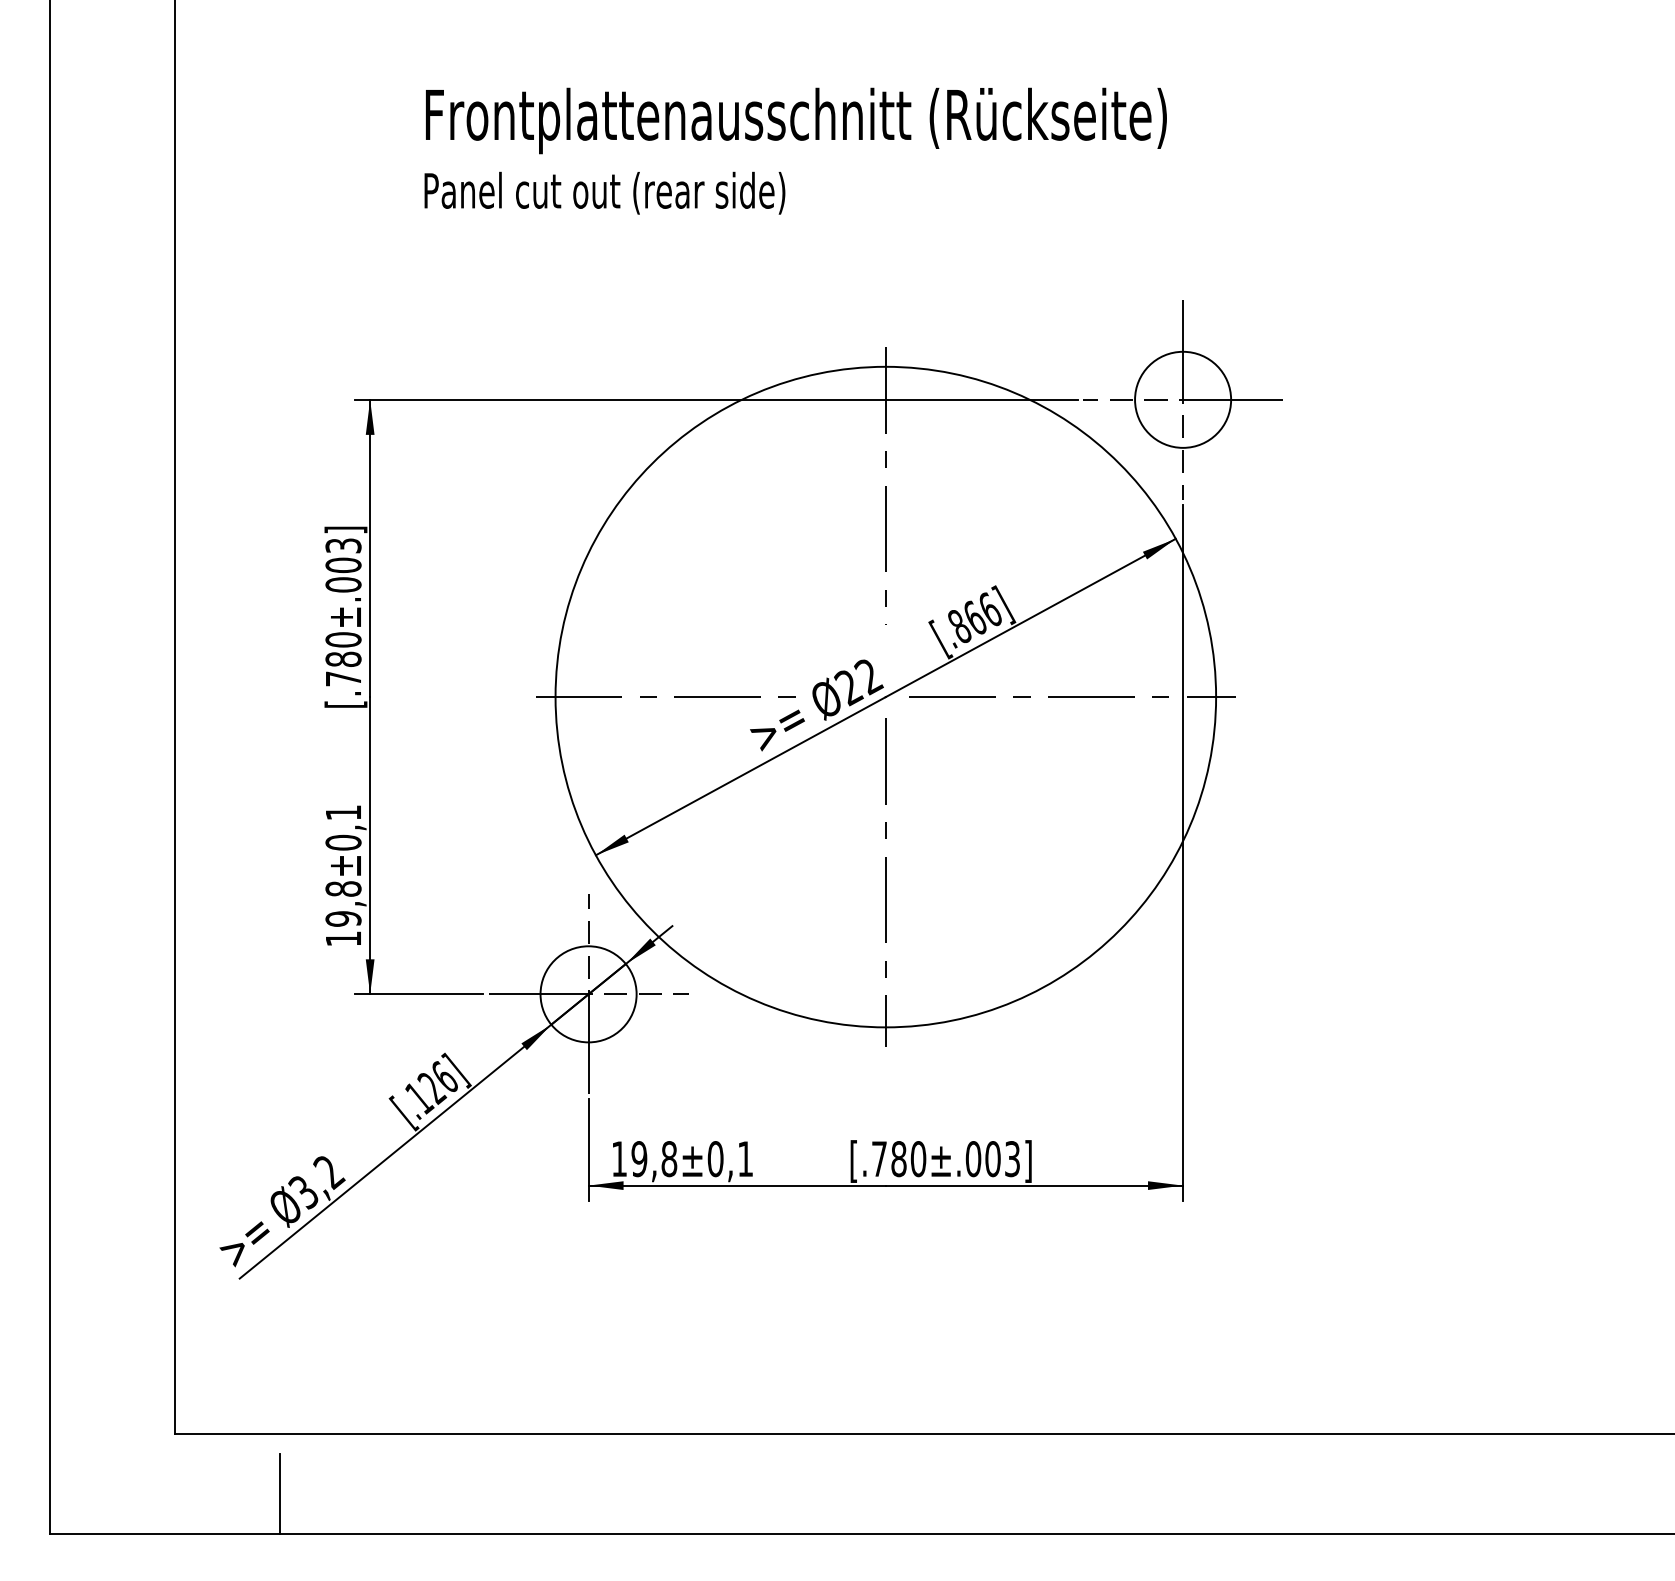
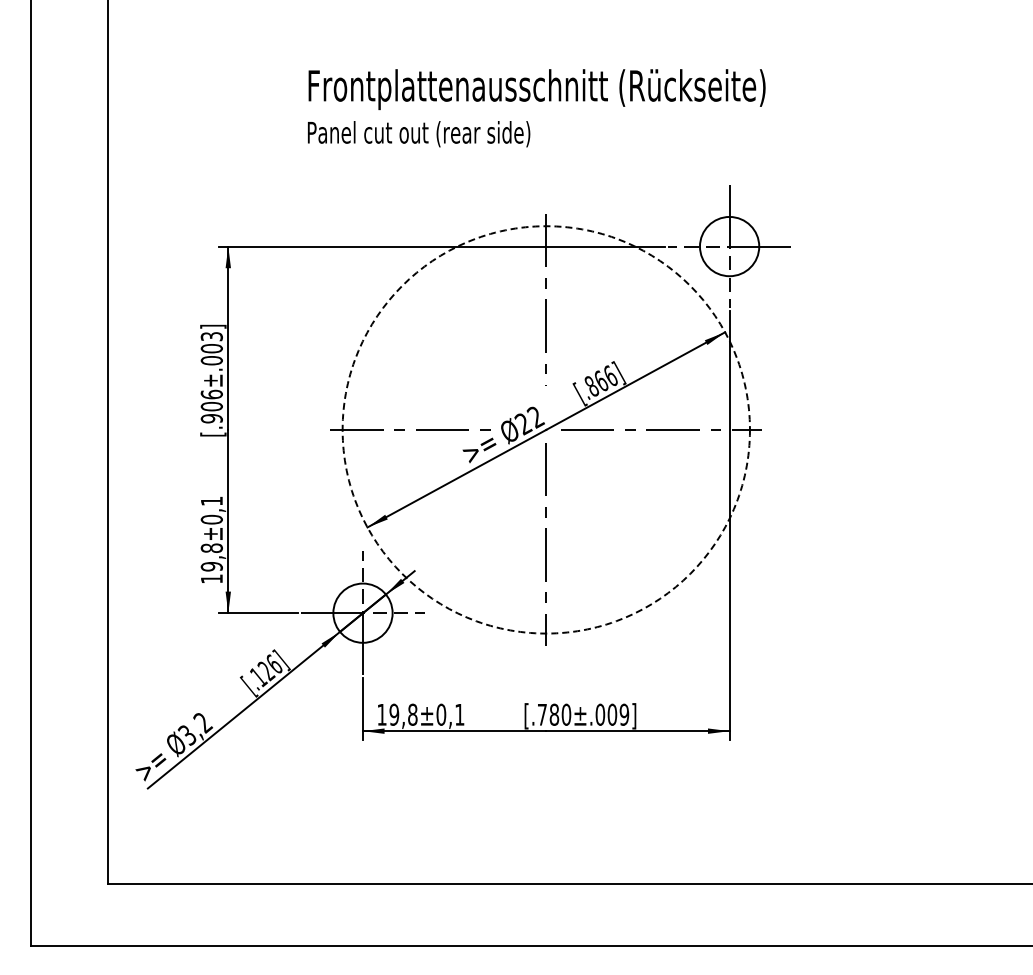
text: (795, 151) -> (536, 108), moved
text: (342, 659) -> (211, 406), [.780±.003] -> [.906±.003]
circle: (884, 696) -> (545, 429), solid -> dashed
text: (1012, 1158) -> (624, 714), [.780±.003] -> [.780±.009]
line: (279, 1492) -> (172, 920), removed

